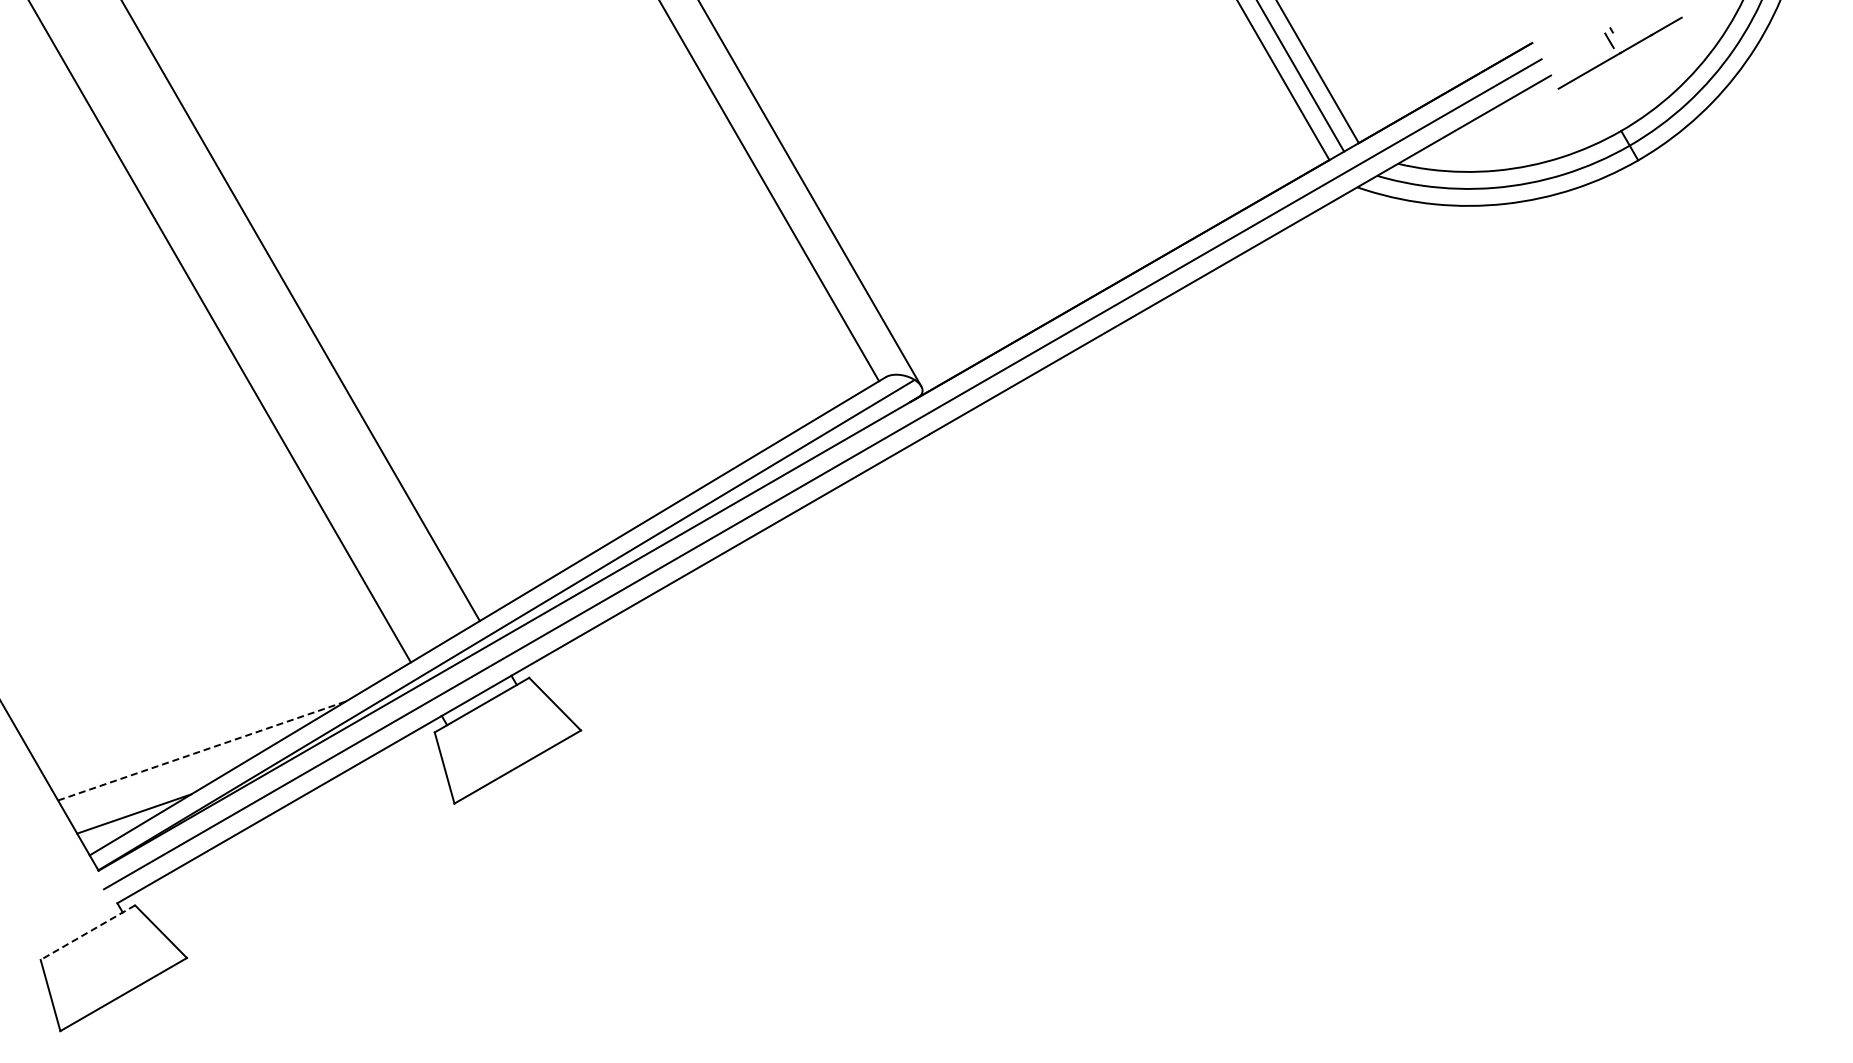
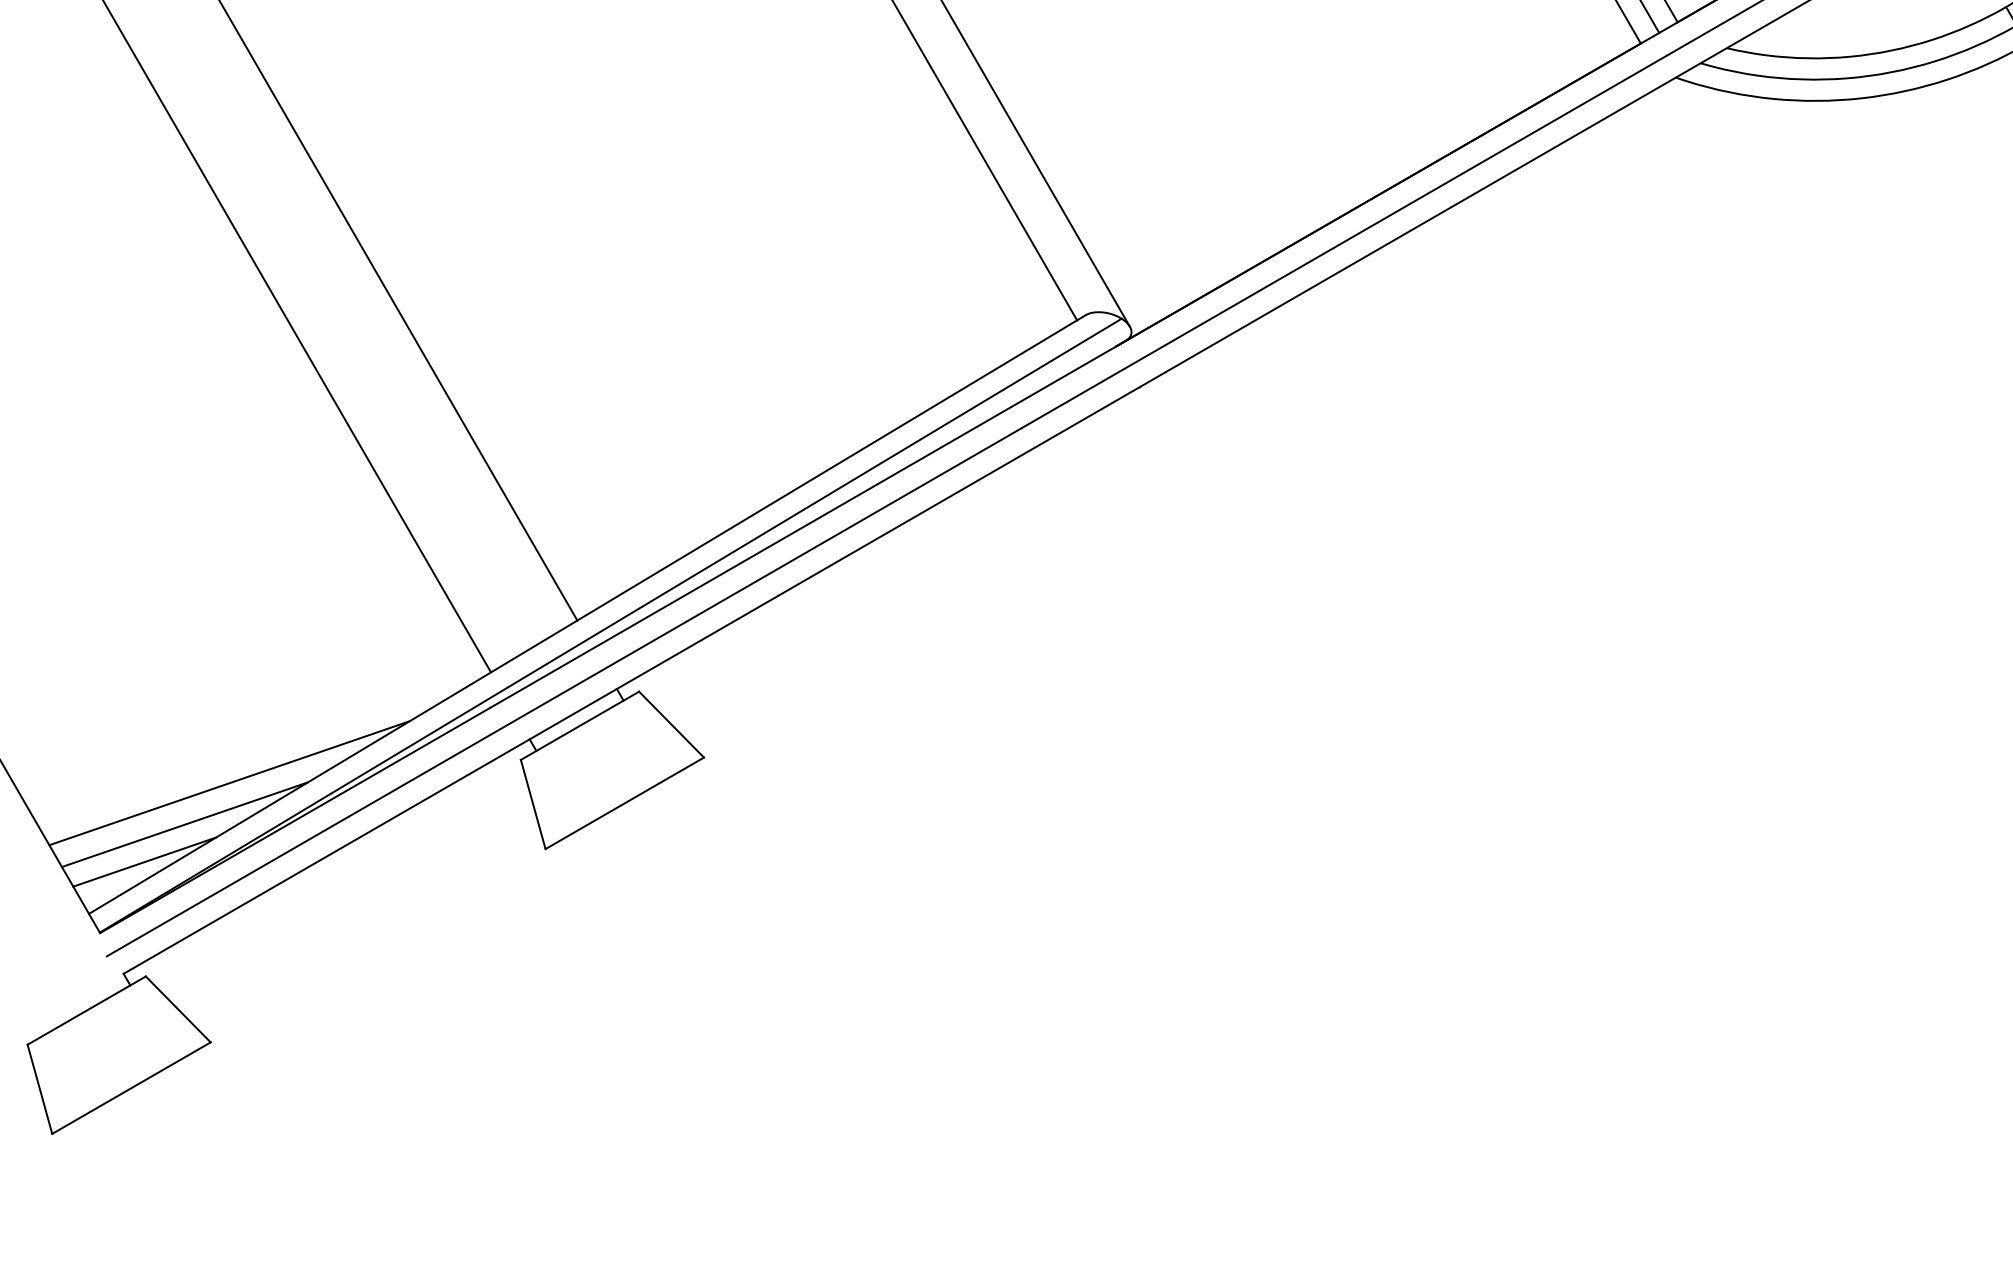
line: (202, 750) -> (230, 782), dashed -> solid
line: (166, 783) -> (185, 823), added
line: (87, 932) -> (86, 1010), dashed -> solid

